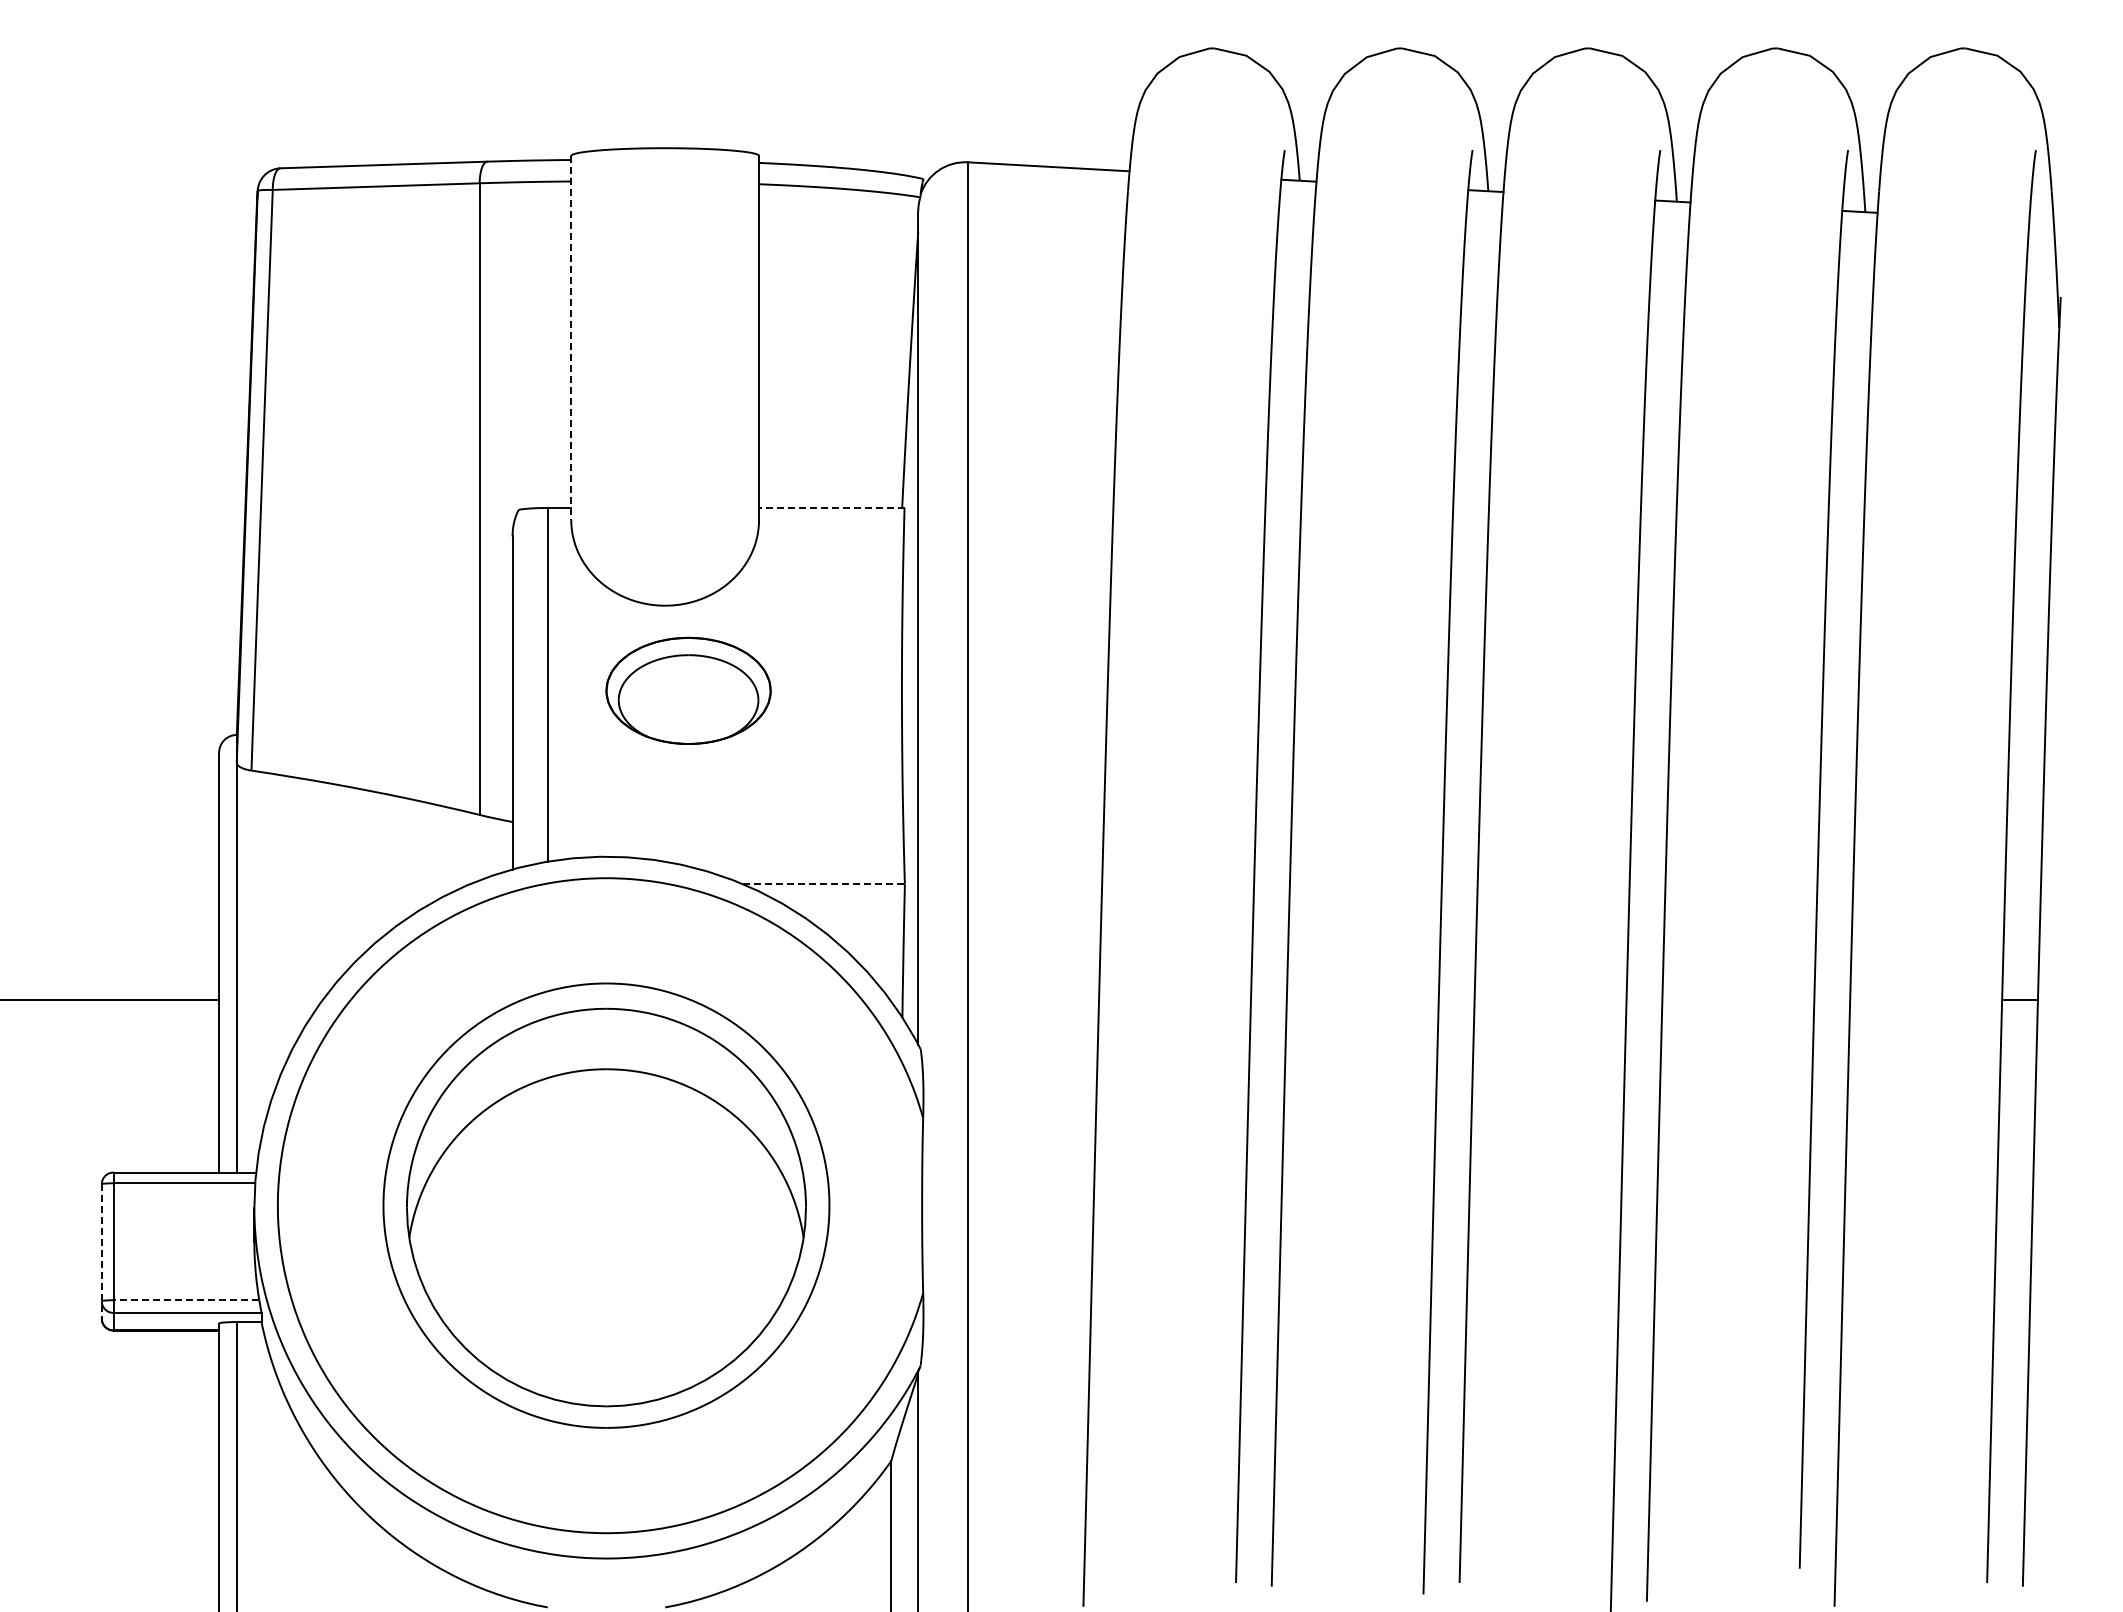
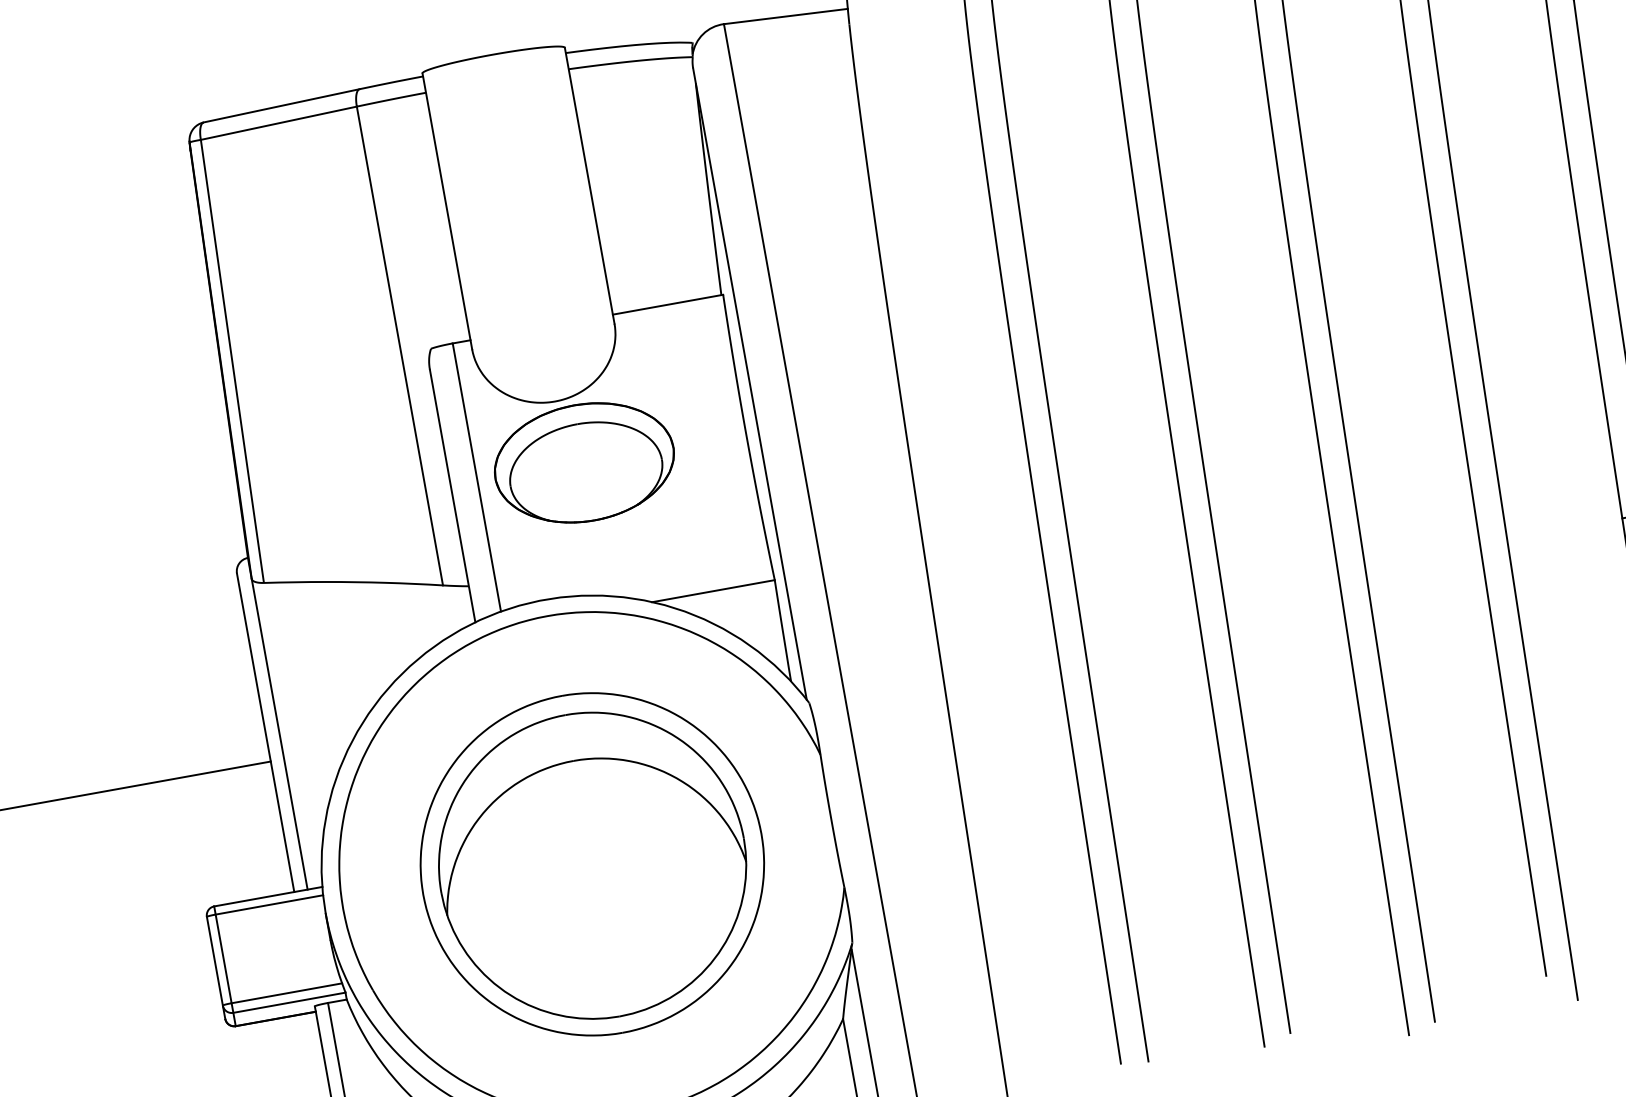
line: (571, 337) -> (447, 210), dashed -> solid
line: (831, 507) -> (667, 304), dashed -> solid
part: (688, 690) -> (584, 462), size x1.43
line: (823, 884) -> (713, 591), dashed -> solid
line: (101, 1252) -> (215, 968), dashed -> solid
line: (186, 1300) -> (286, 993), dashed -> solid

